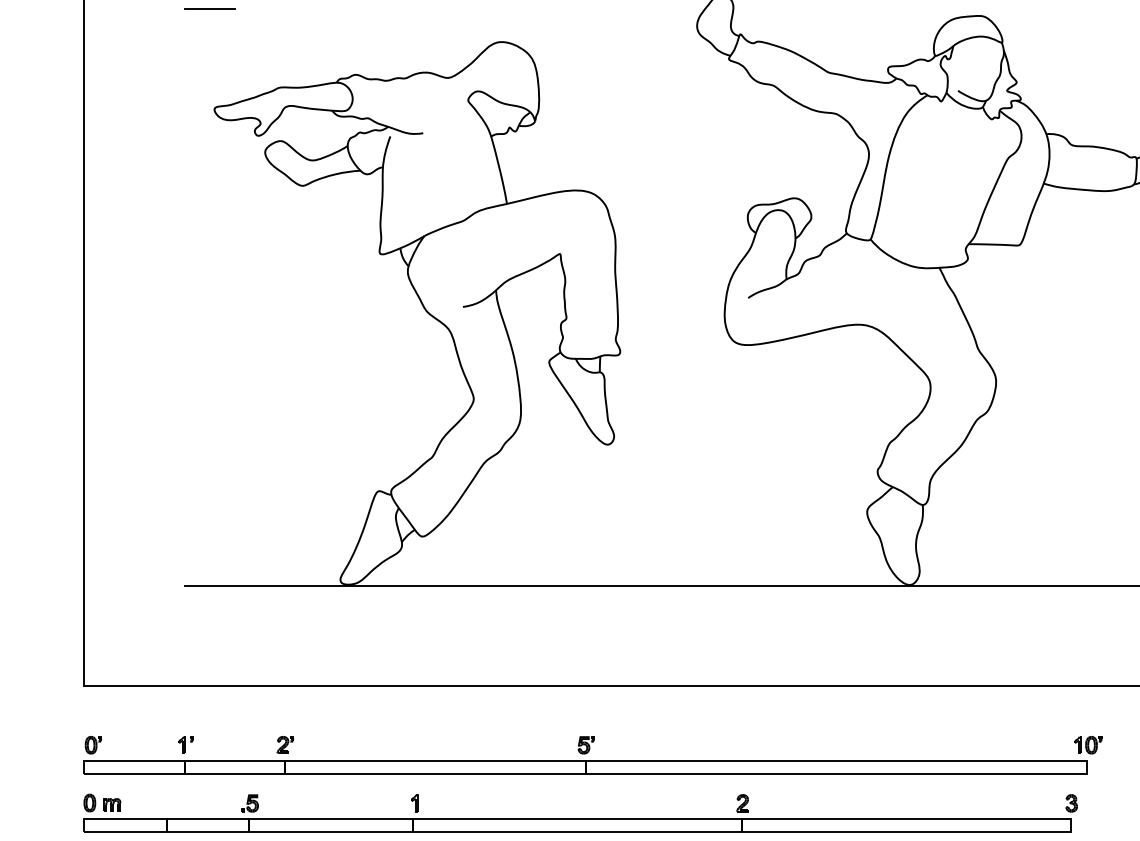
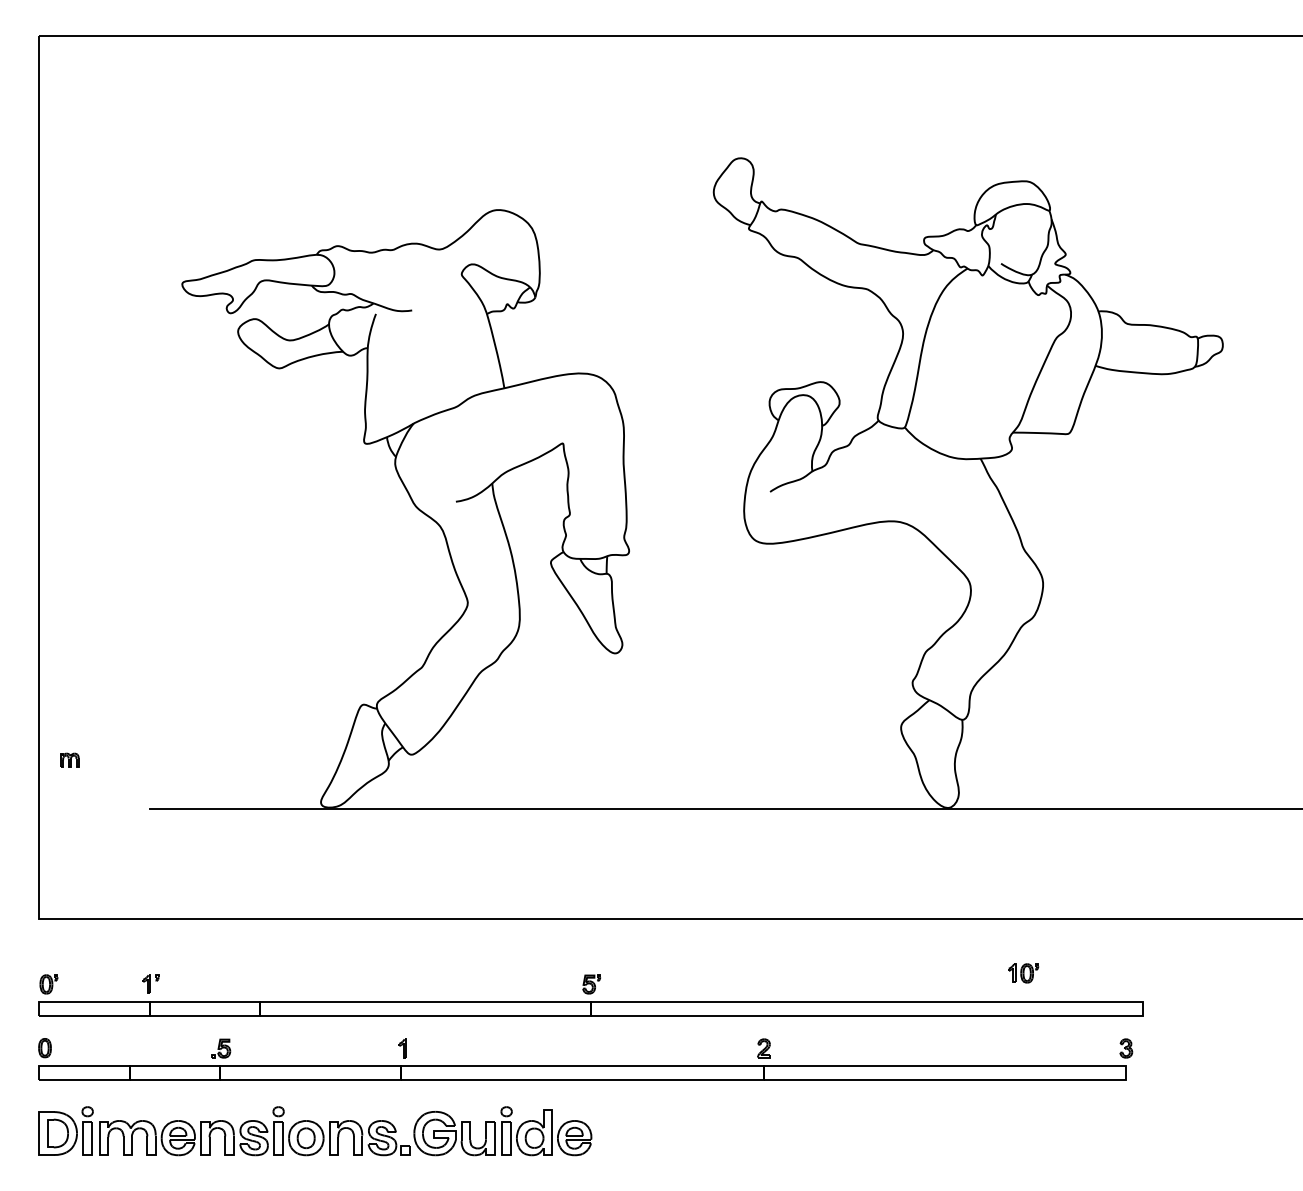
line: (209, 8) -> (176, 173), removed
part: (284, 744) -> (259, 983), removed
part: (1088, 745) -> (1023, 973), moved
part: (112, 804) -> (69, 759), moved

